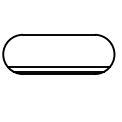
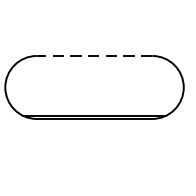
line: (58, 34) -> (93, 55), solid -> dashed
line: (58, 66) -> (93, 106), removed

